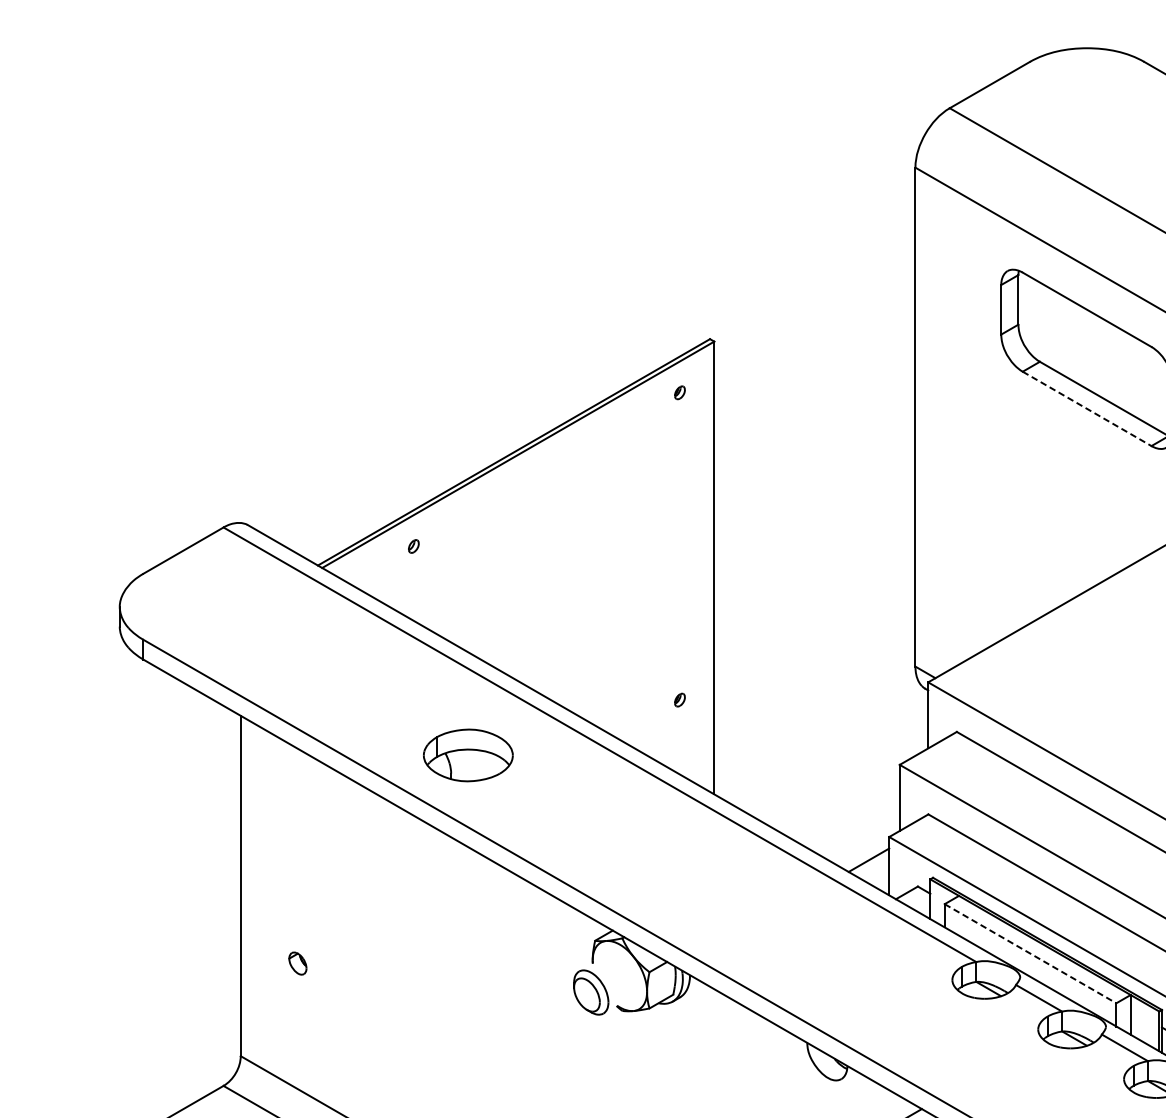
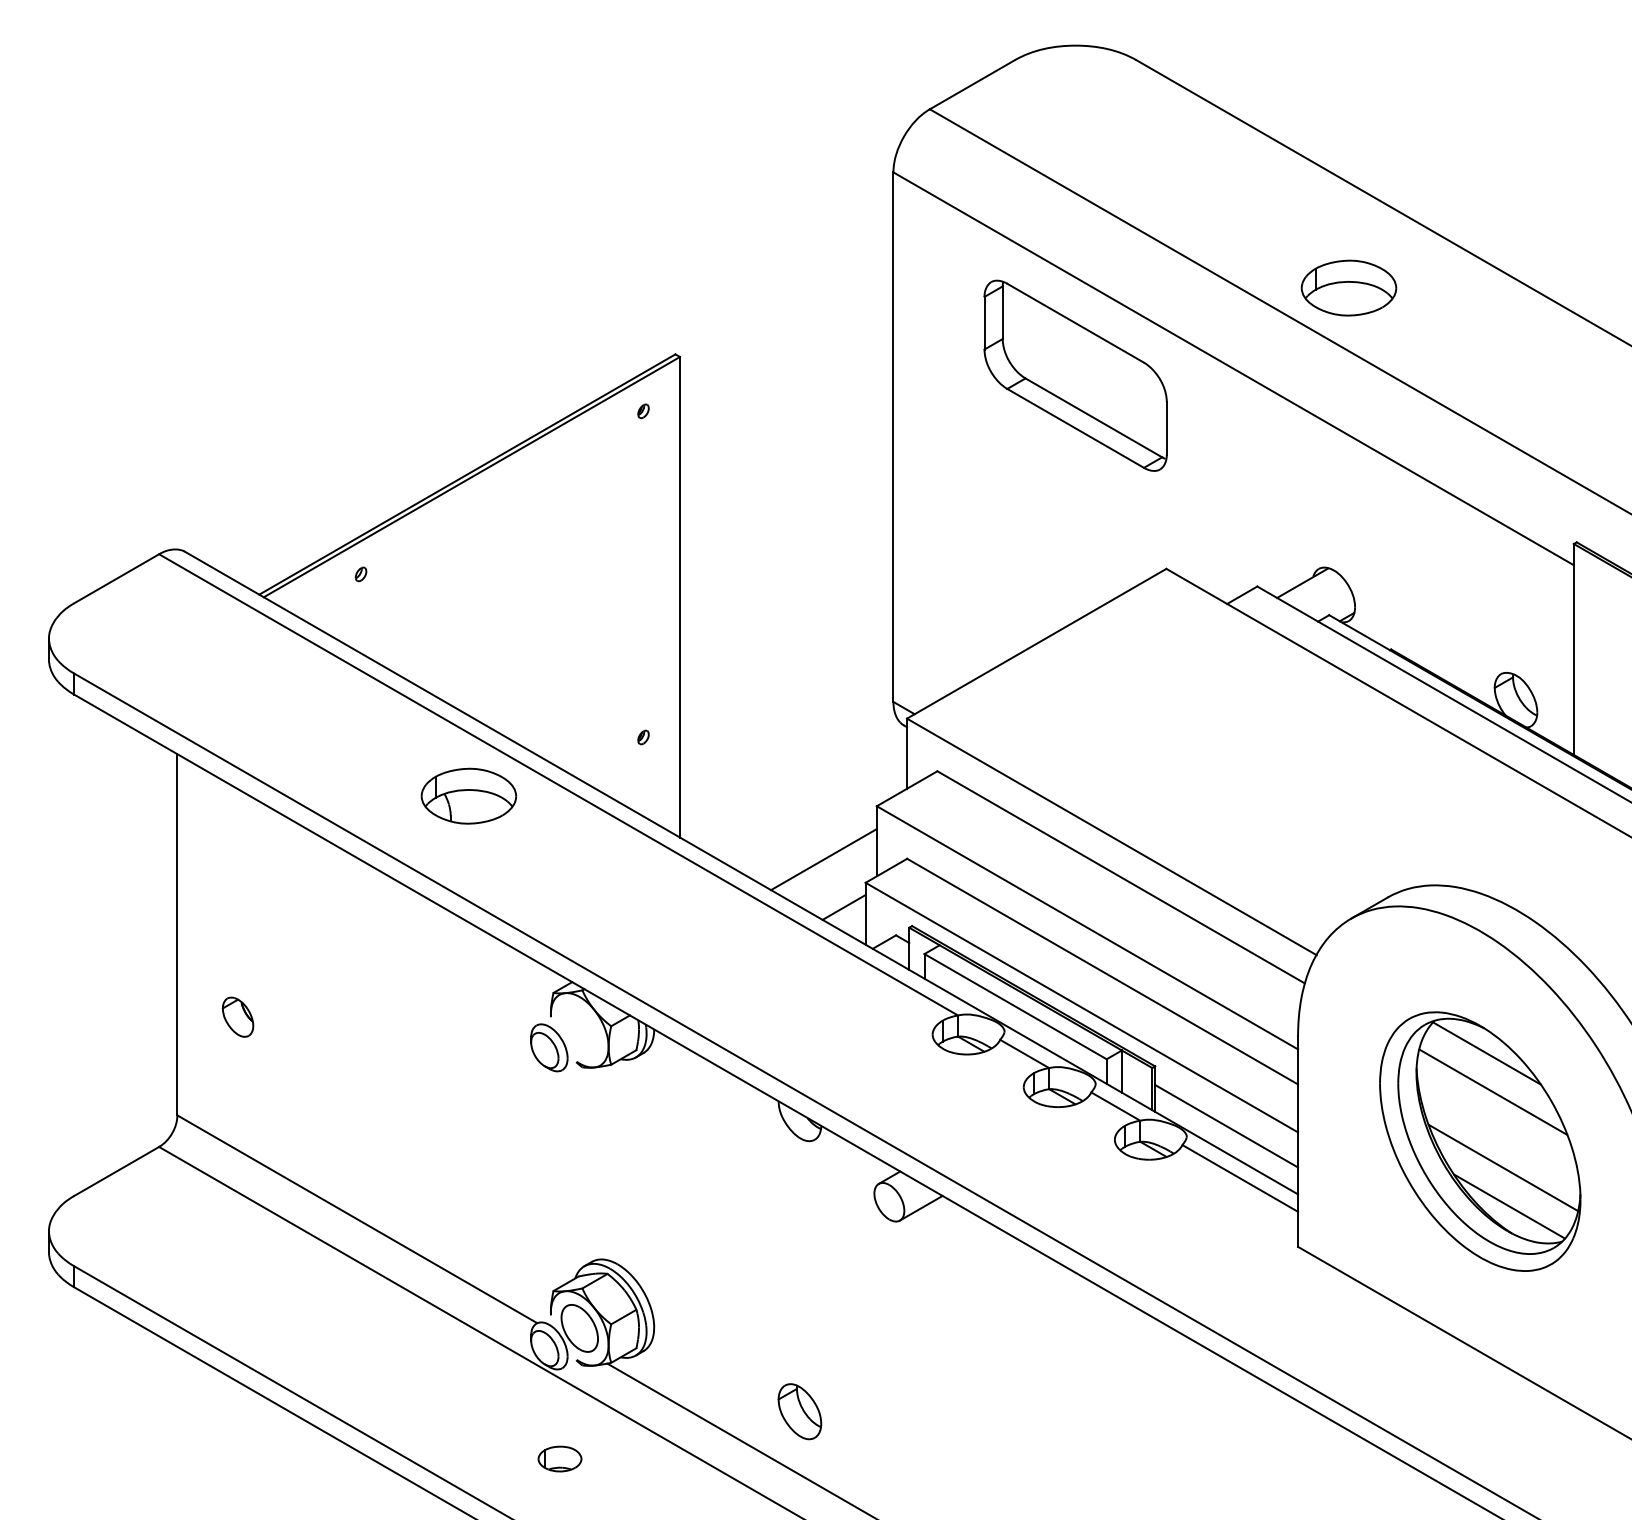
line: (1086, 408) -> (1075, 428), dashed -> solid
part: (467, 754) -> (468, 795), moved
line: (849, 815) -> (823, 859), added
line: (1031, 953) -> (1016, 1006), dashed -> solid
part: (297, 962) -> (237, 1016), size x1.67

